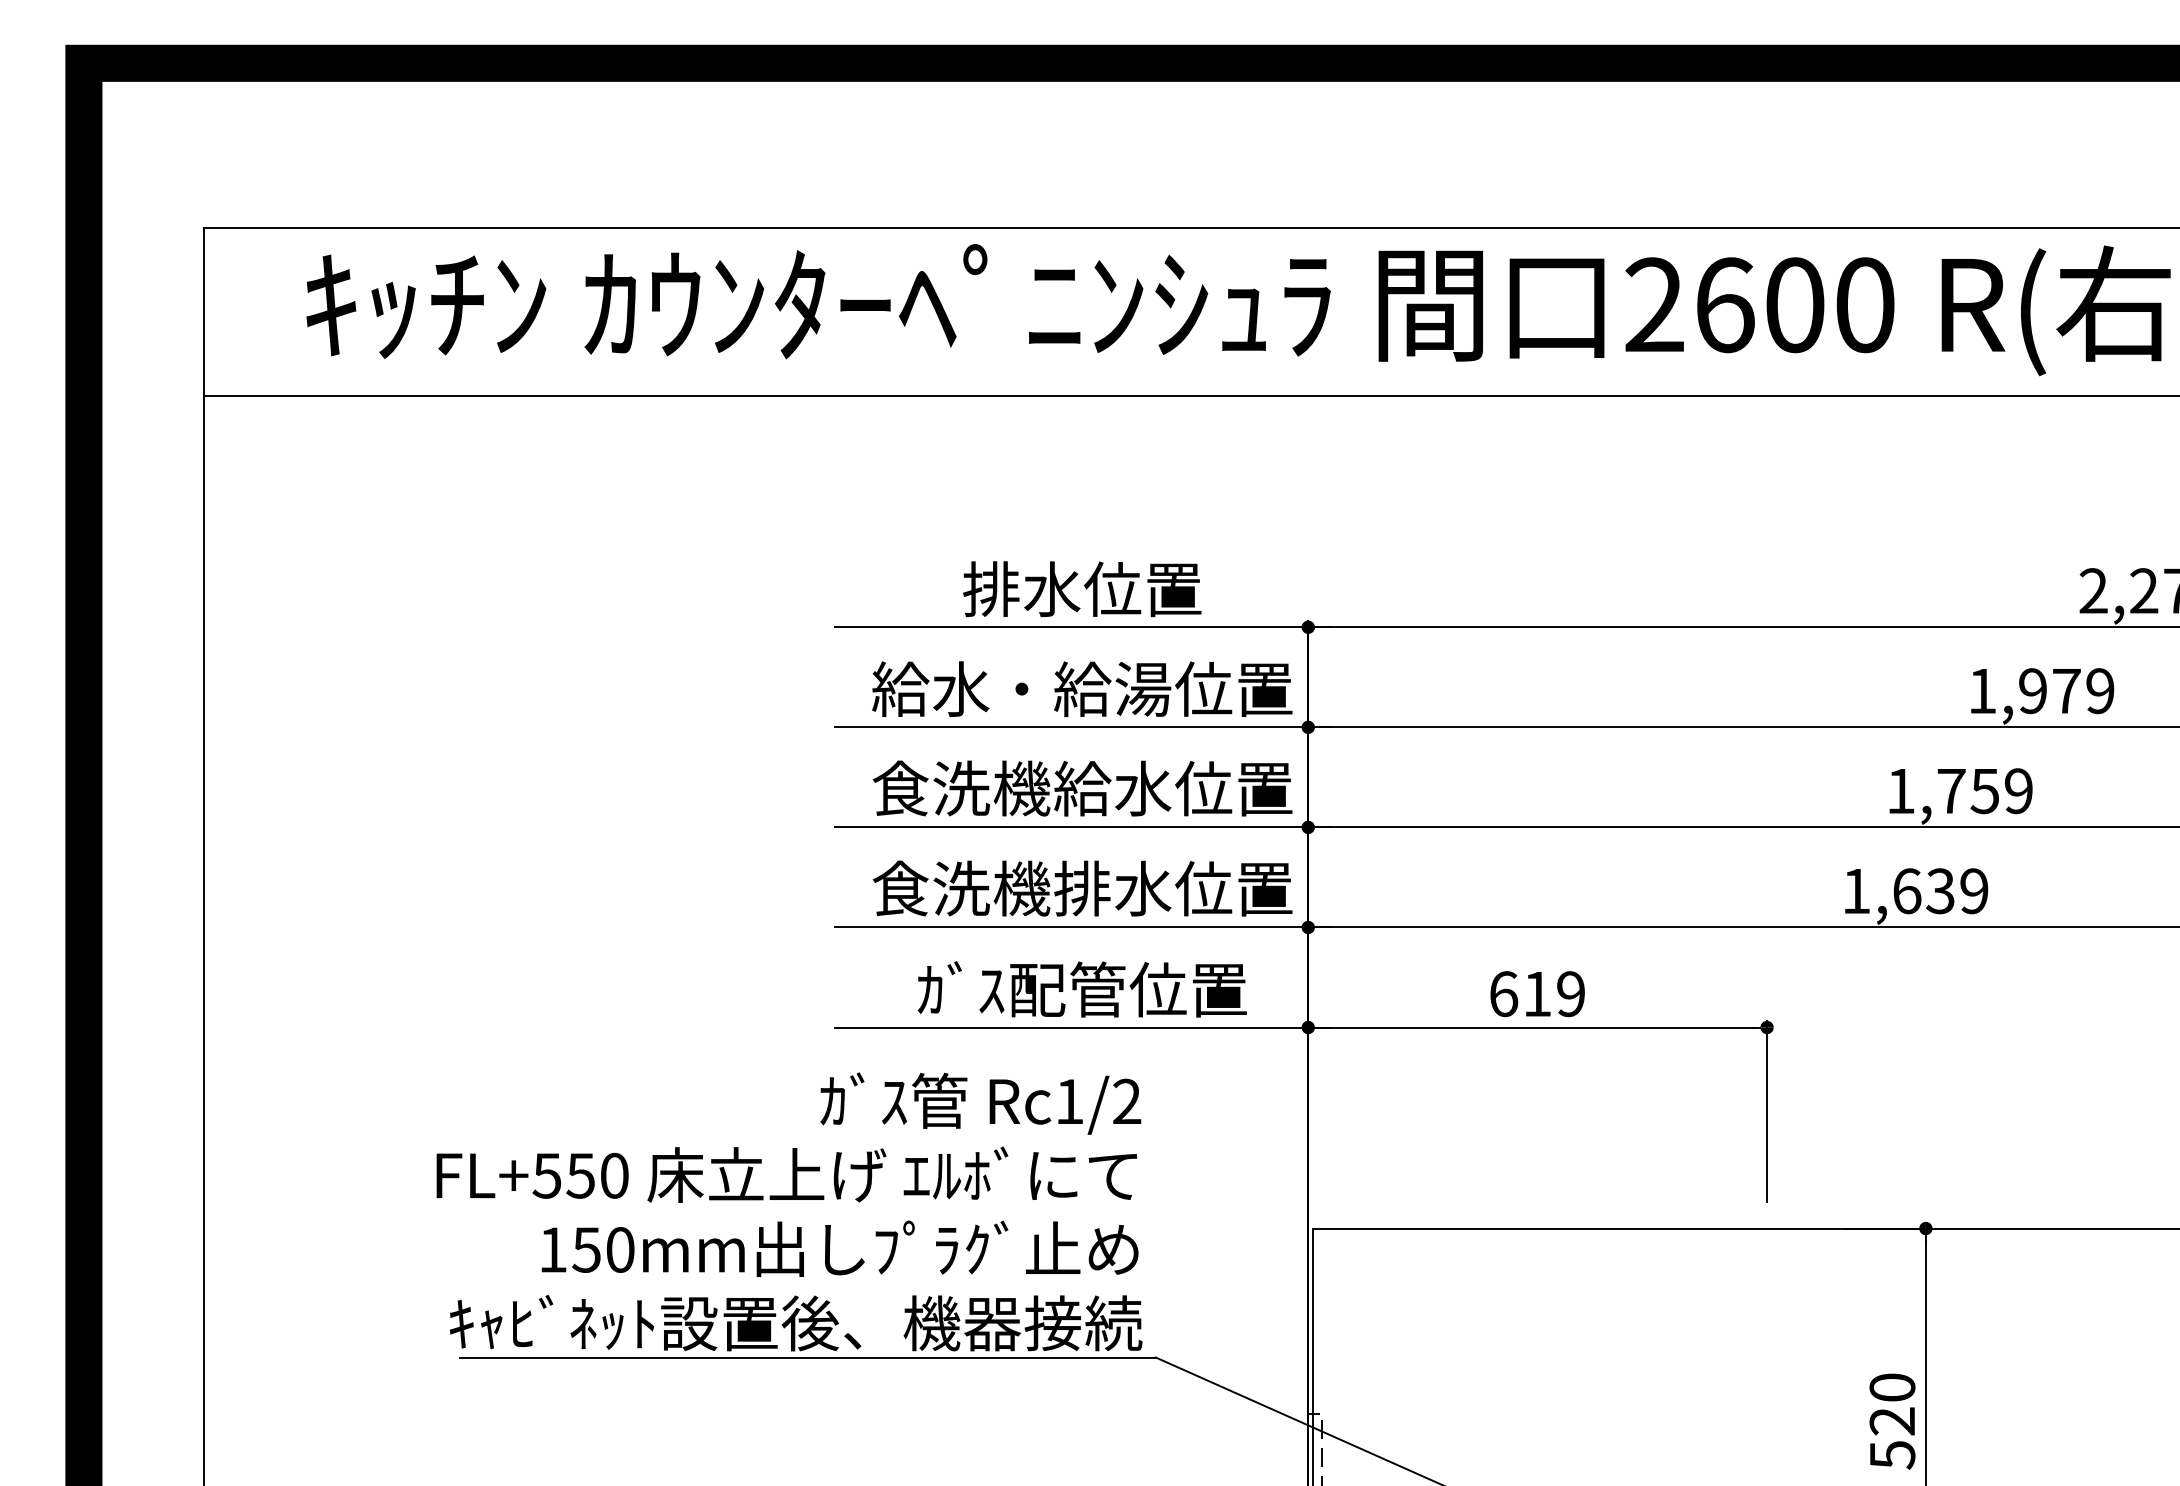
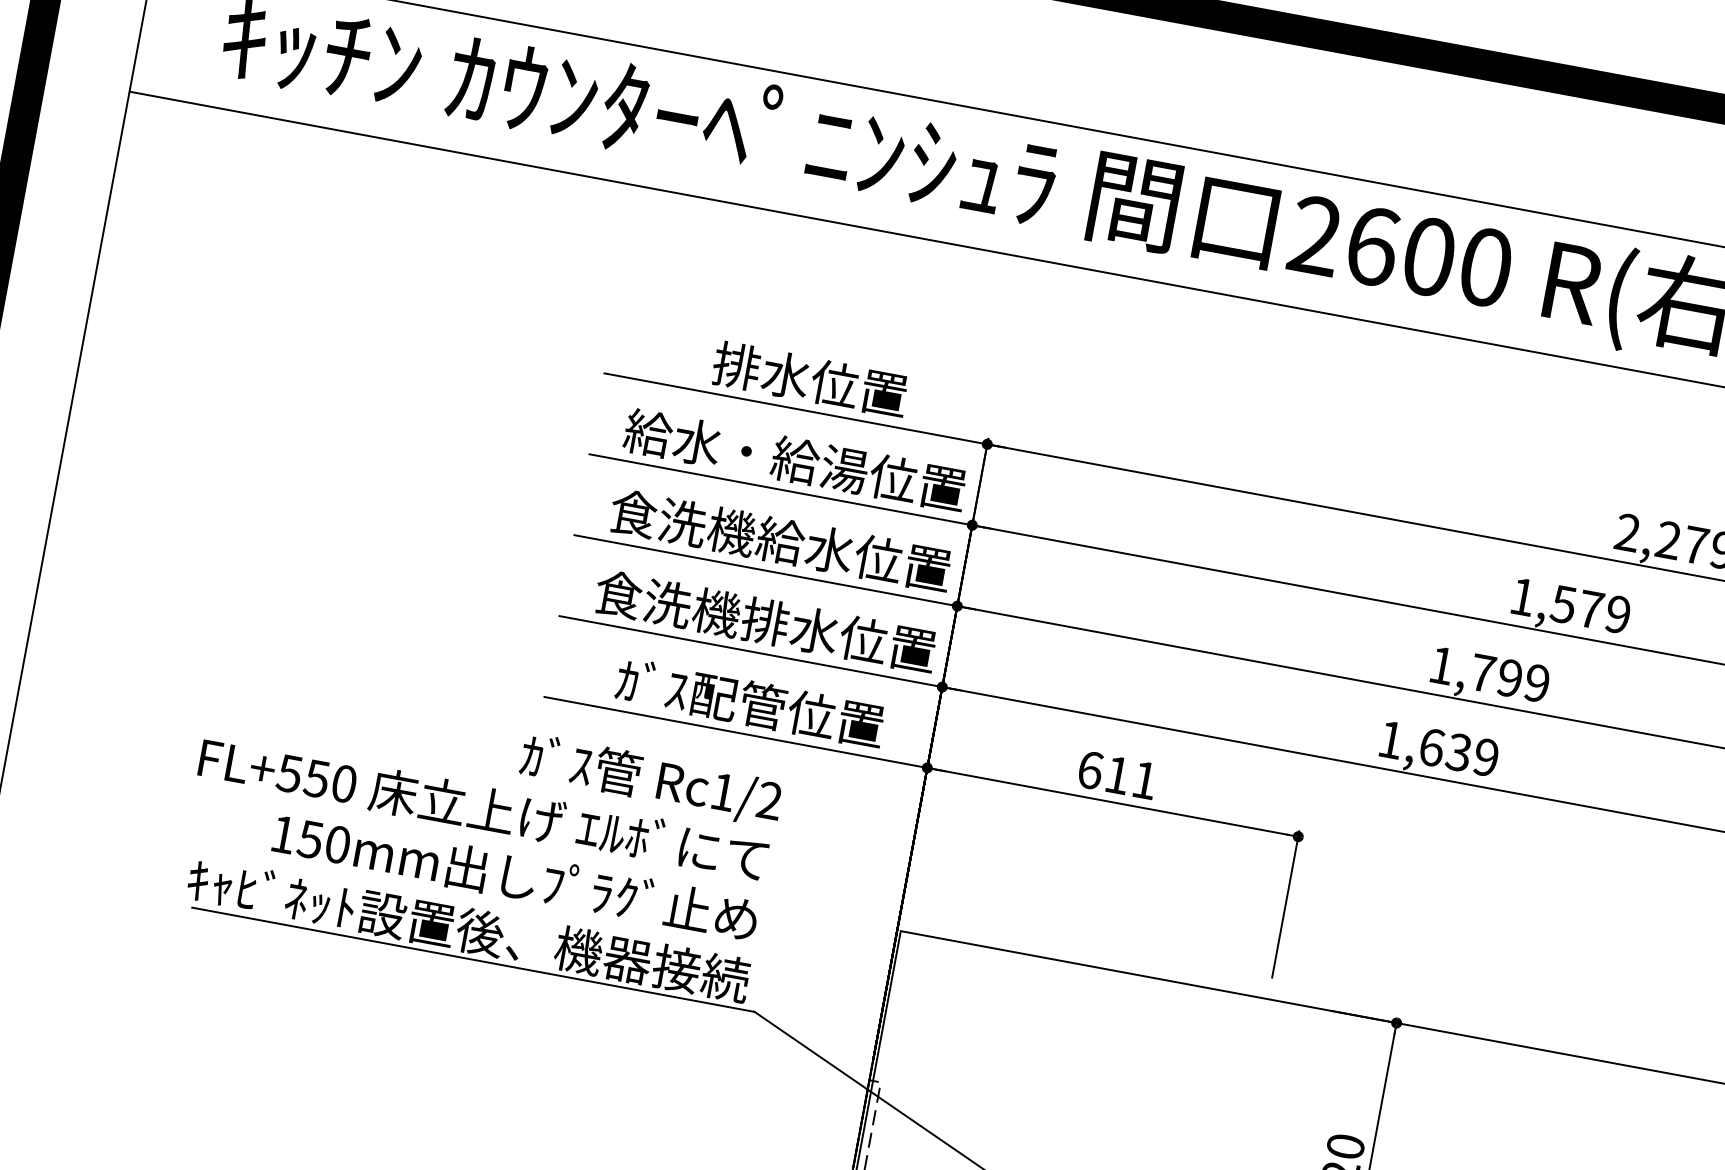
text: (2032, 691) -> (1563, 604), 1,979 -> 1,579
text: (1984, 791) -> (1509, 678), 1,759 -> 1,799
text: (1570, 994) -> (1144, 780), 619 -> 611

